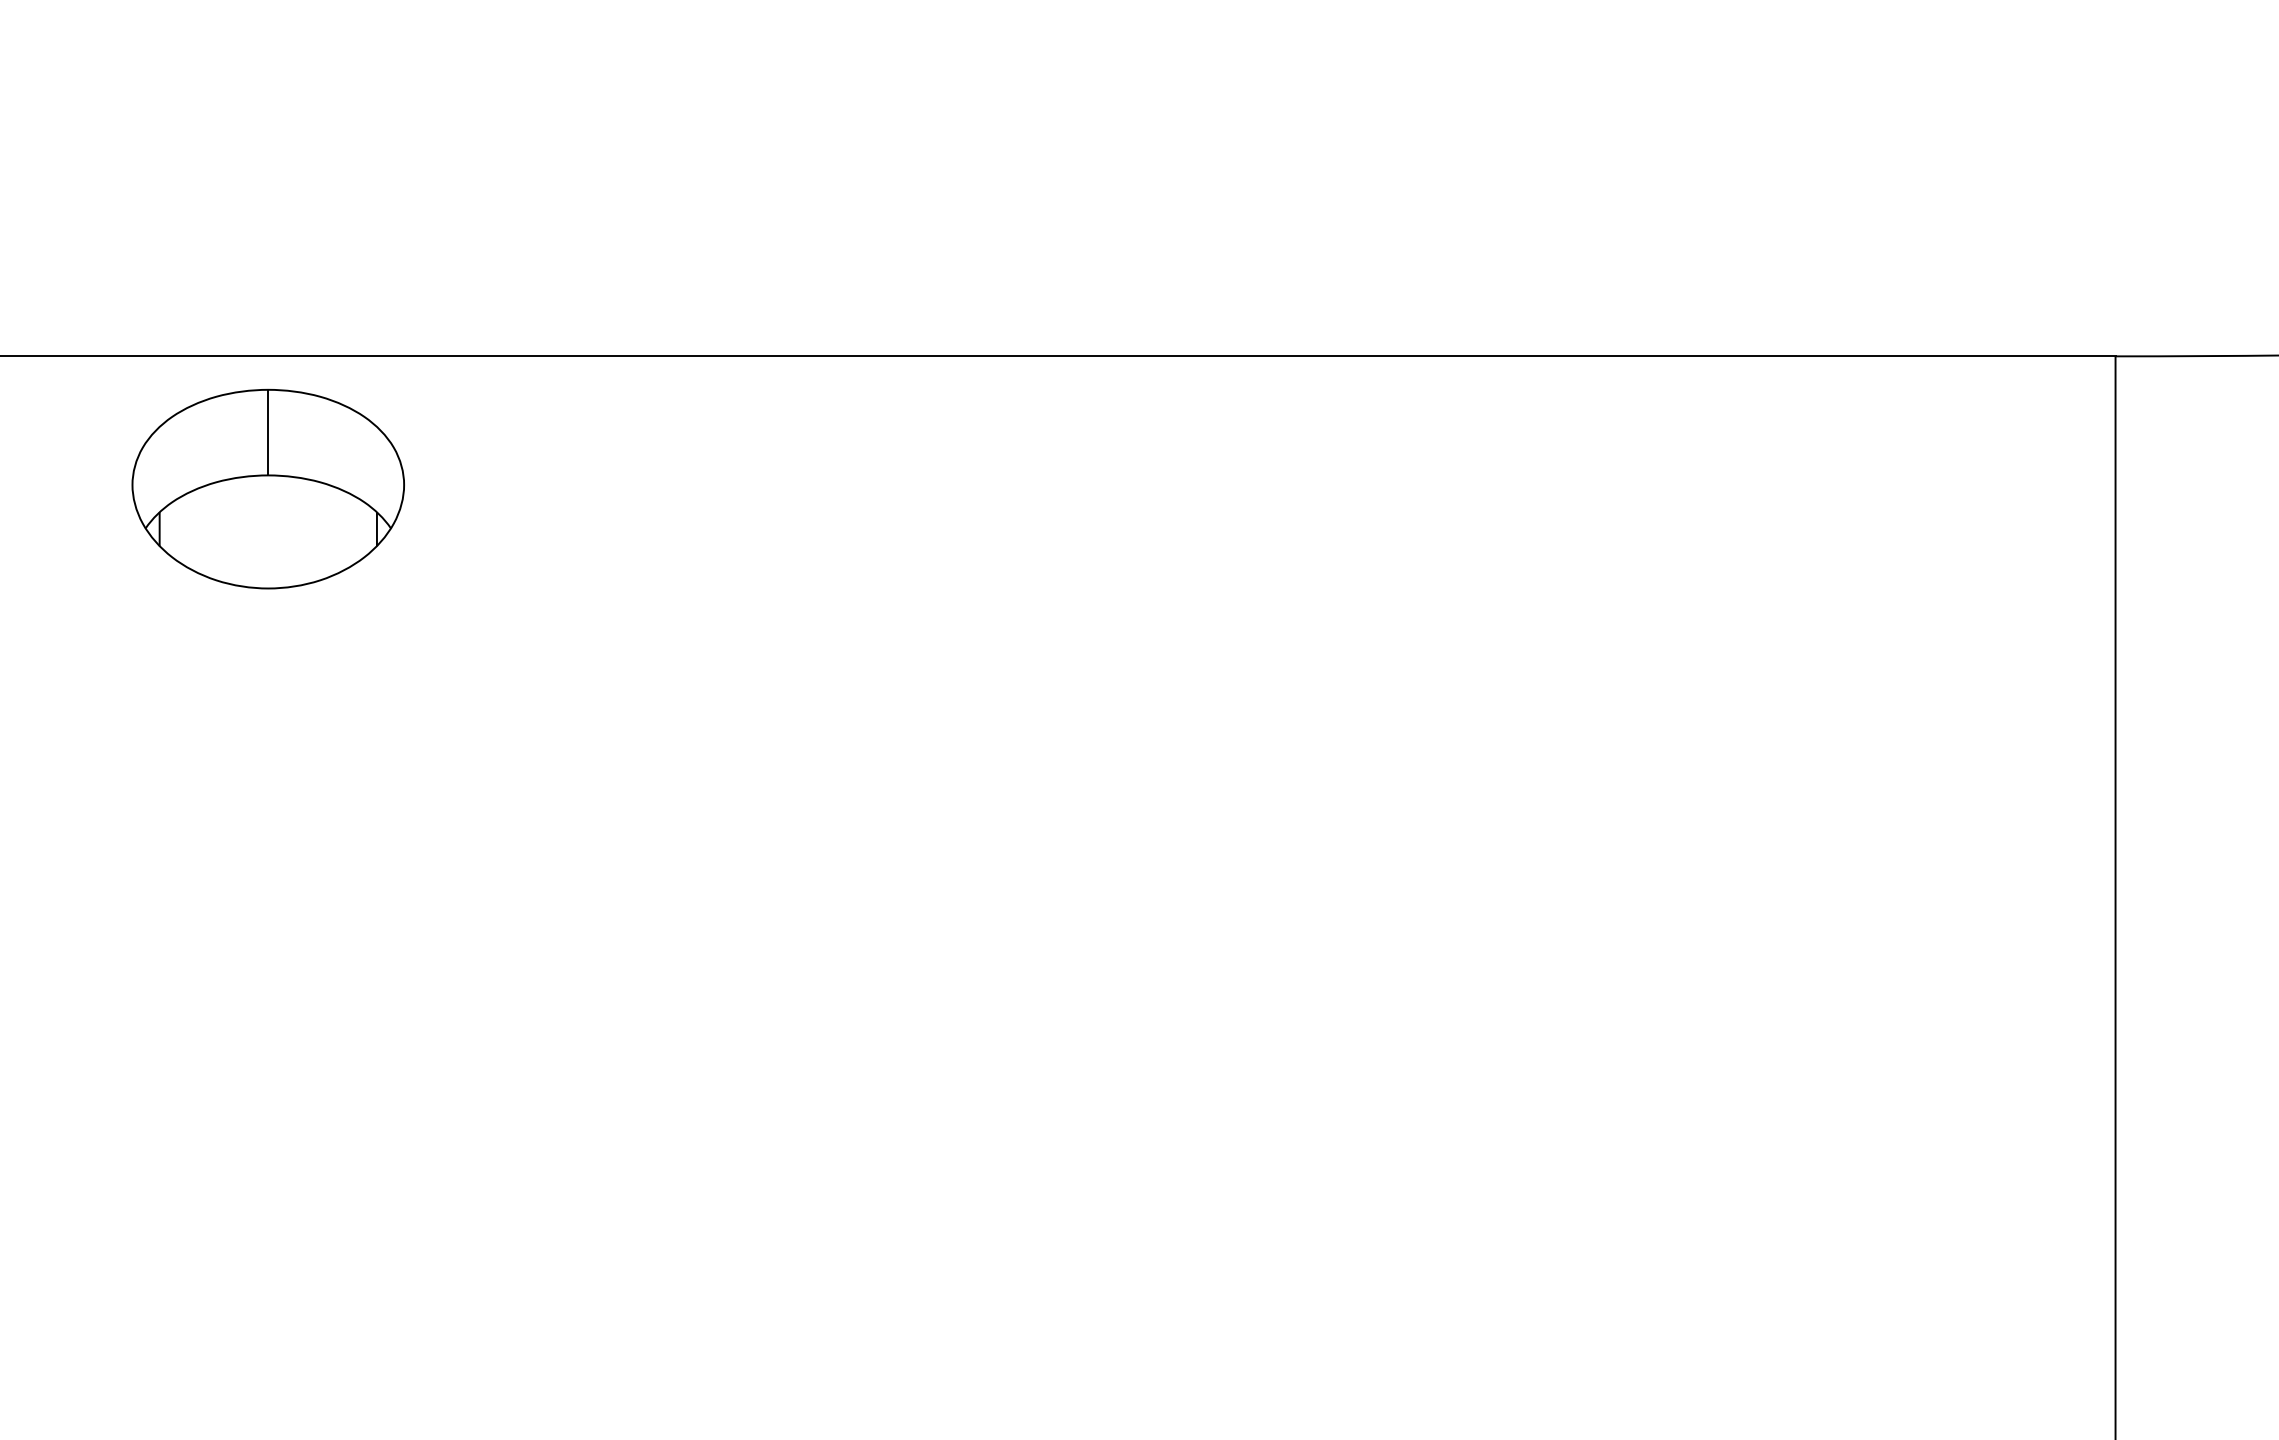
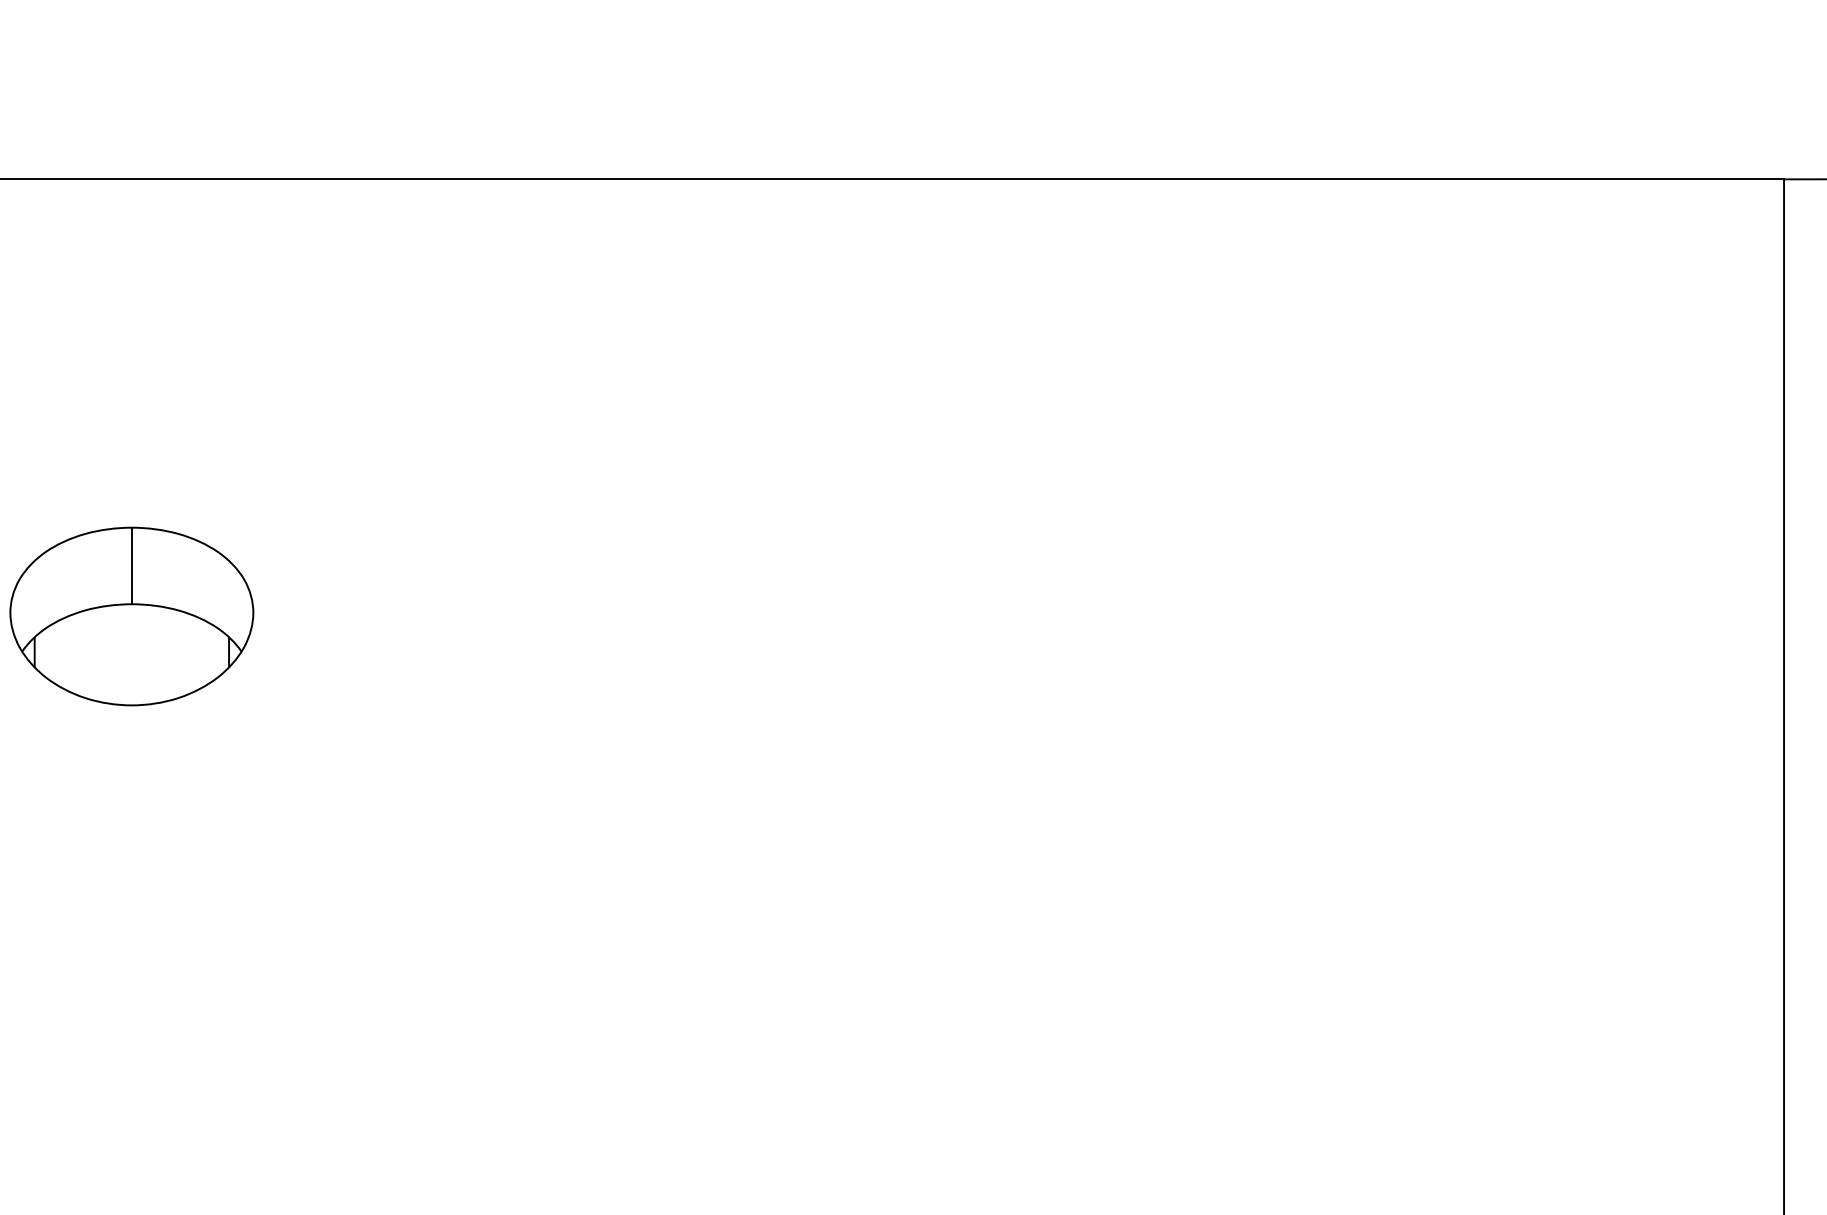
part: (267, 488) -> (131, 615), moved

